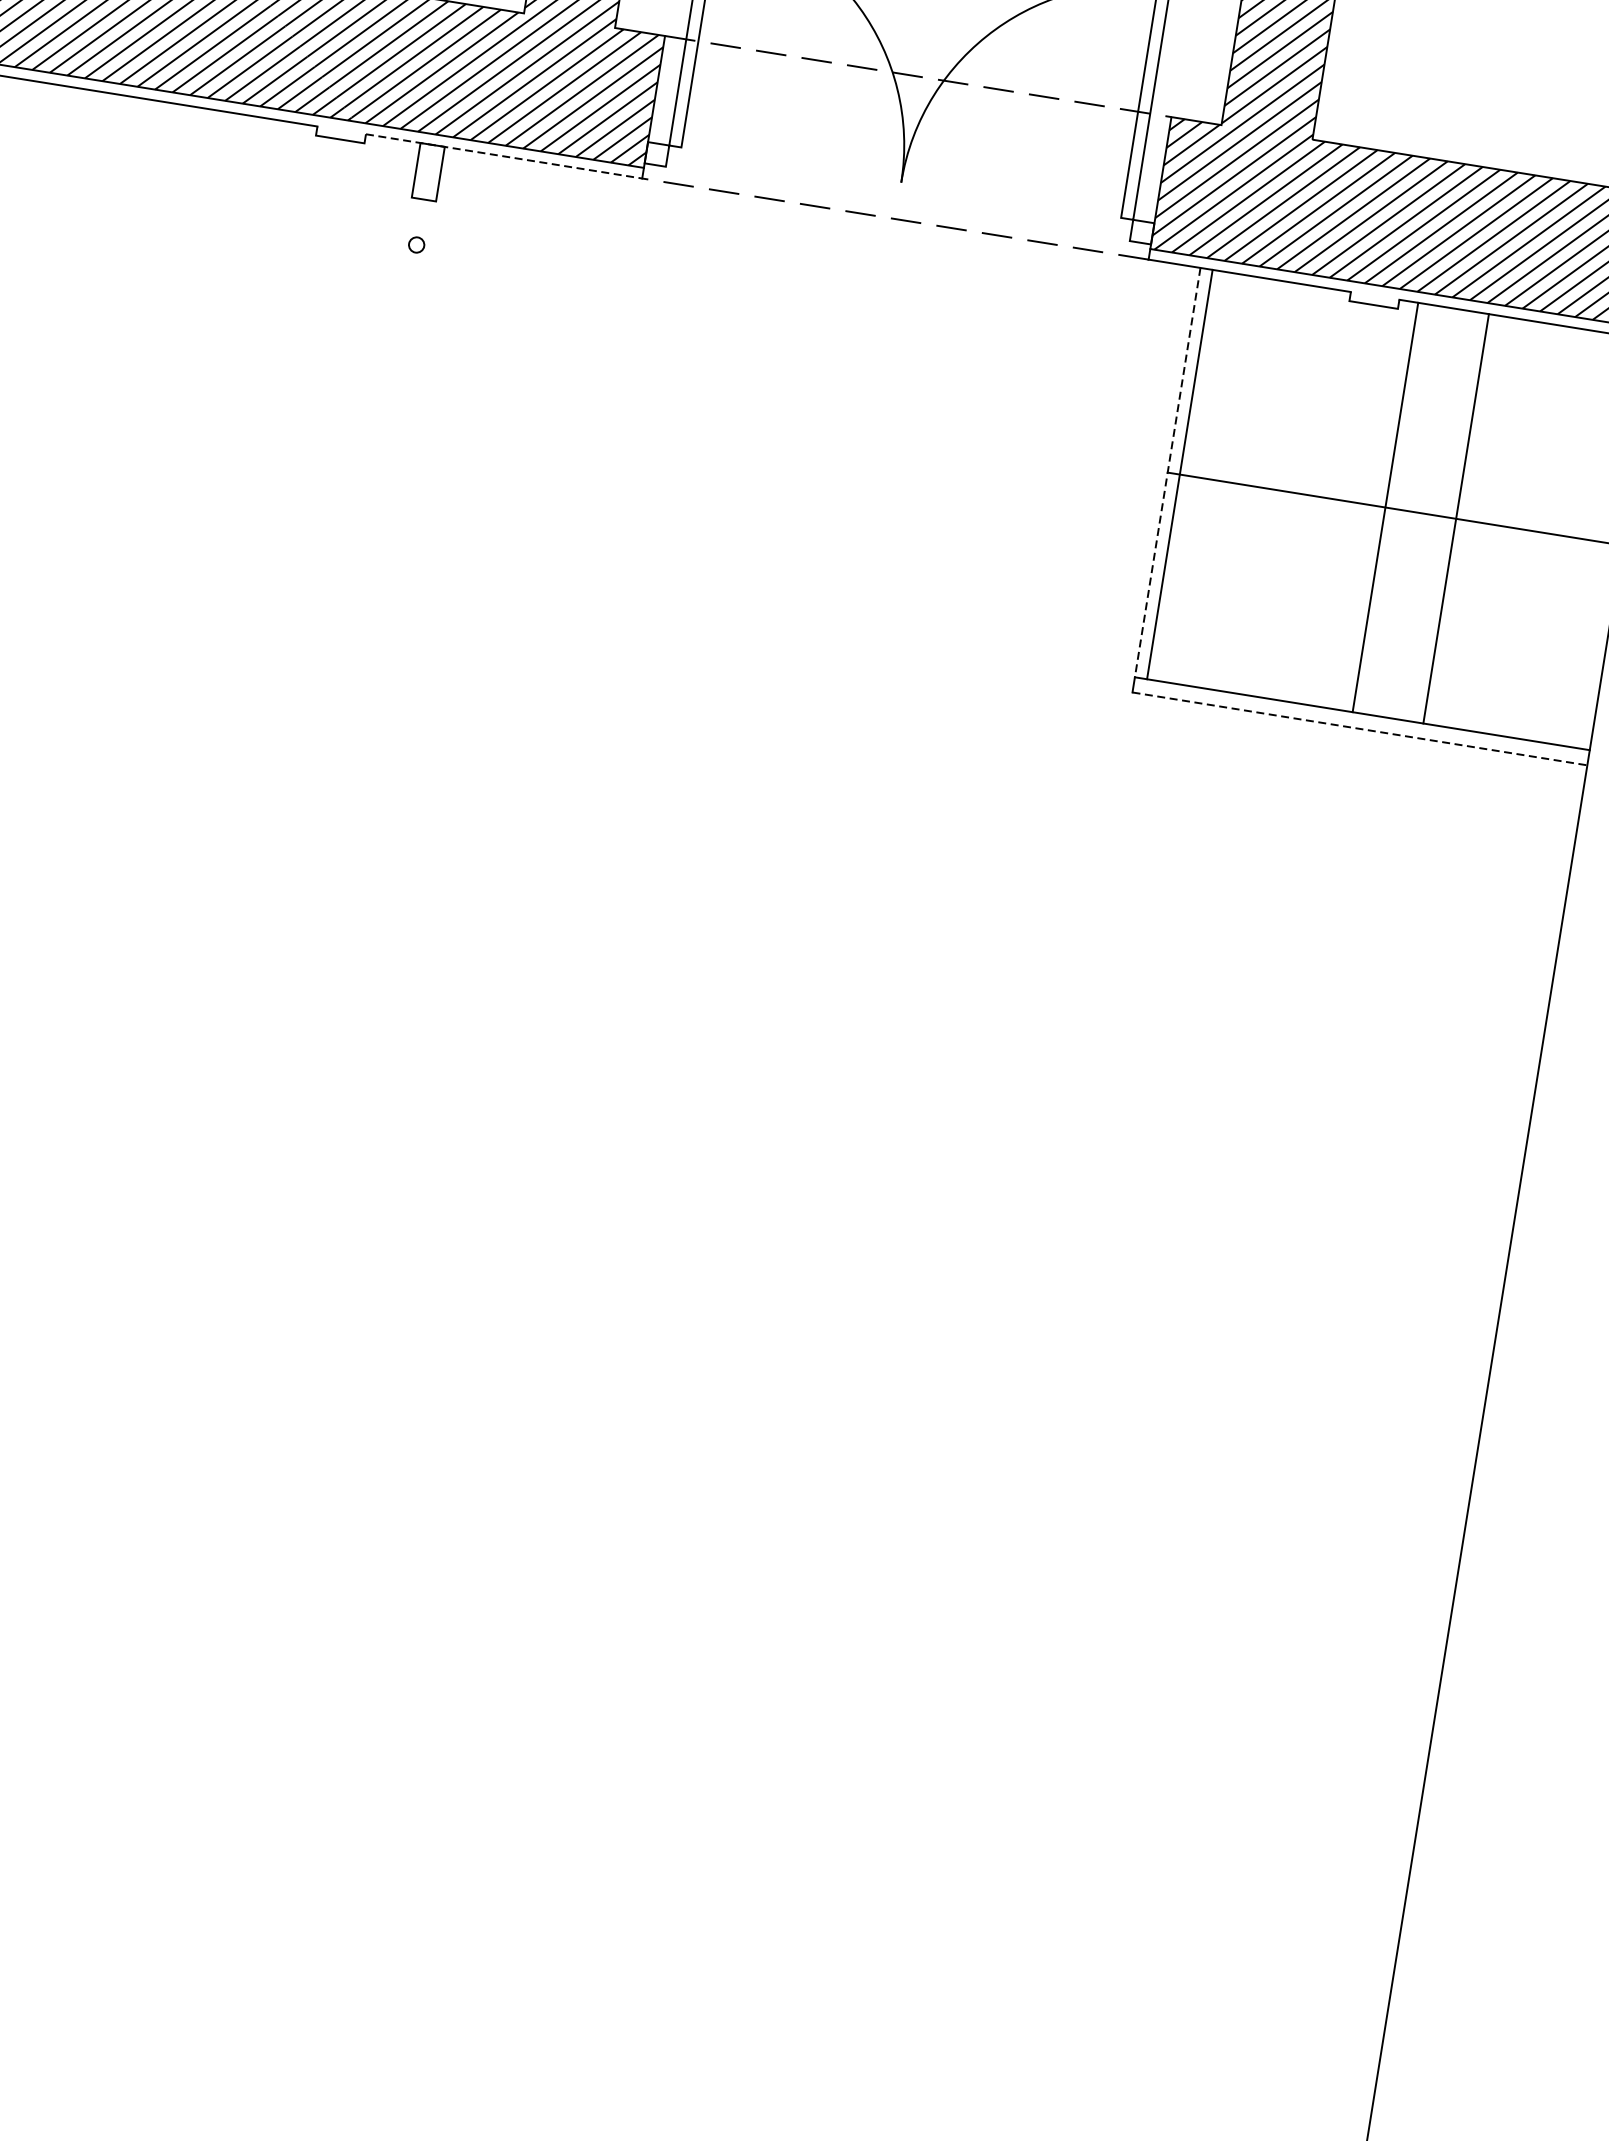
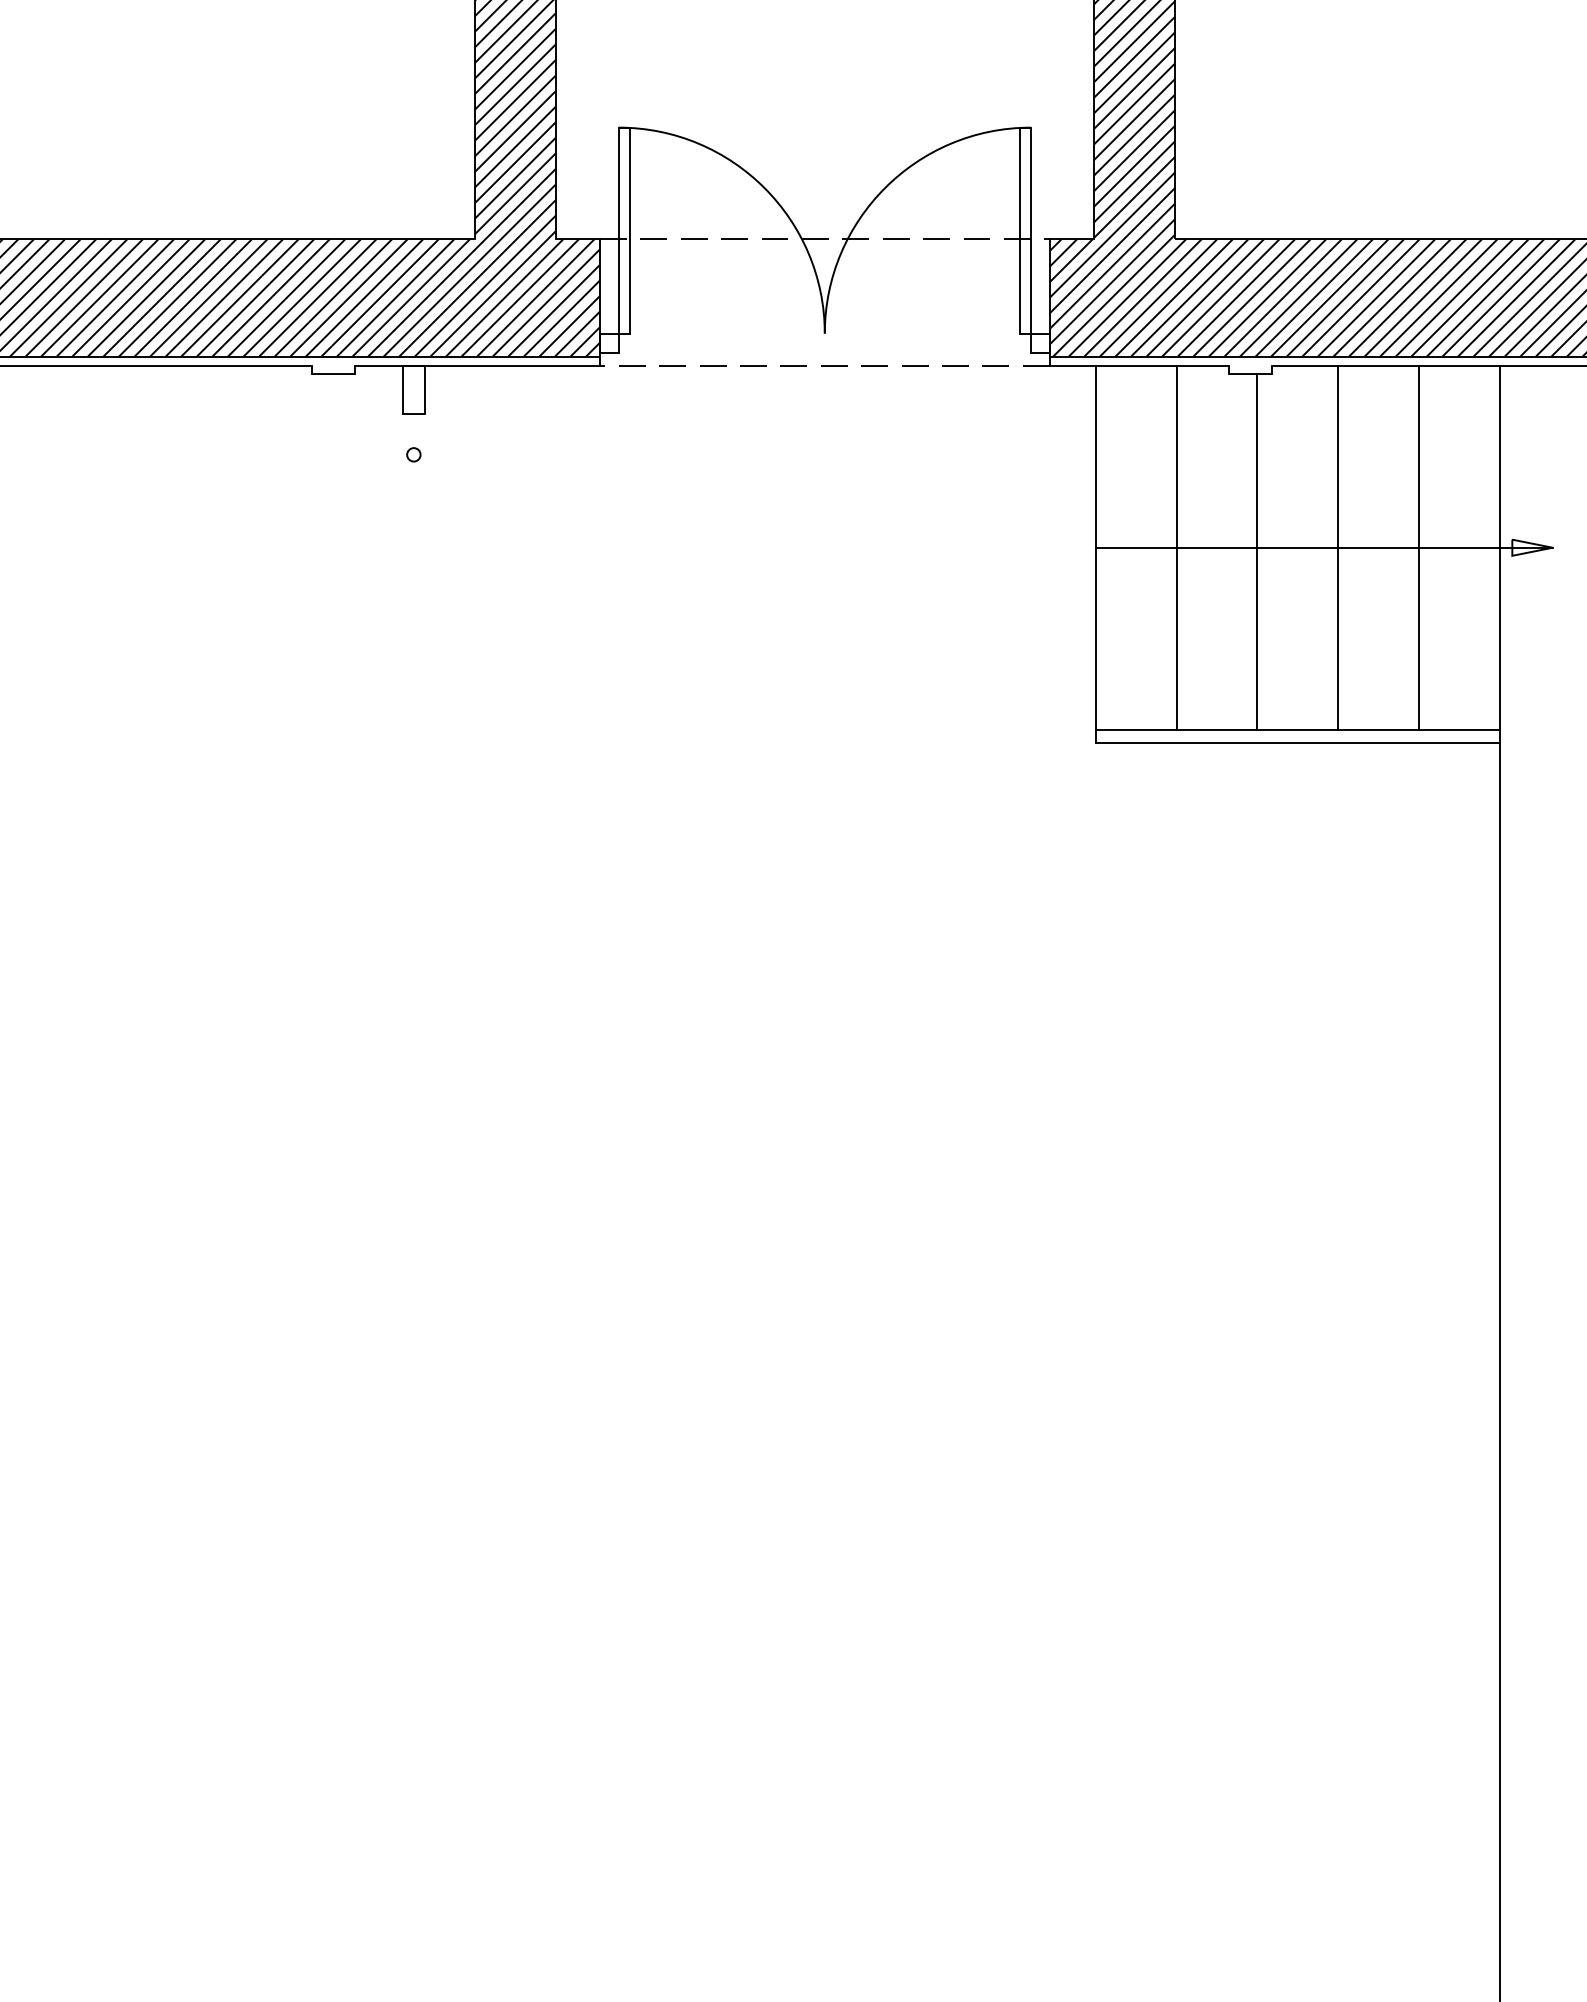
line: (504, 155) -> (477, 365), dashed -> solid
line: (1167, 472) -> (1095, 547), dashed -> solid
line: (1179, 474) -> (1176, 547), moved
line: (1349, 506) -> (1257, 551), added
line: (1385, 507) -> (1338, 547), moved
line: (1455, 518) -> (1418, 547), moved
line: (1359, 728) -> (1297, 742), dashed -> solid

